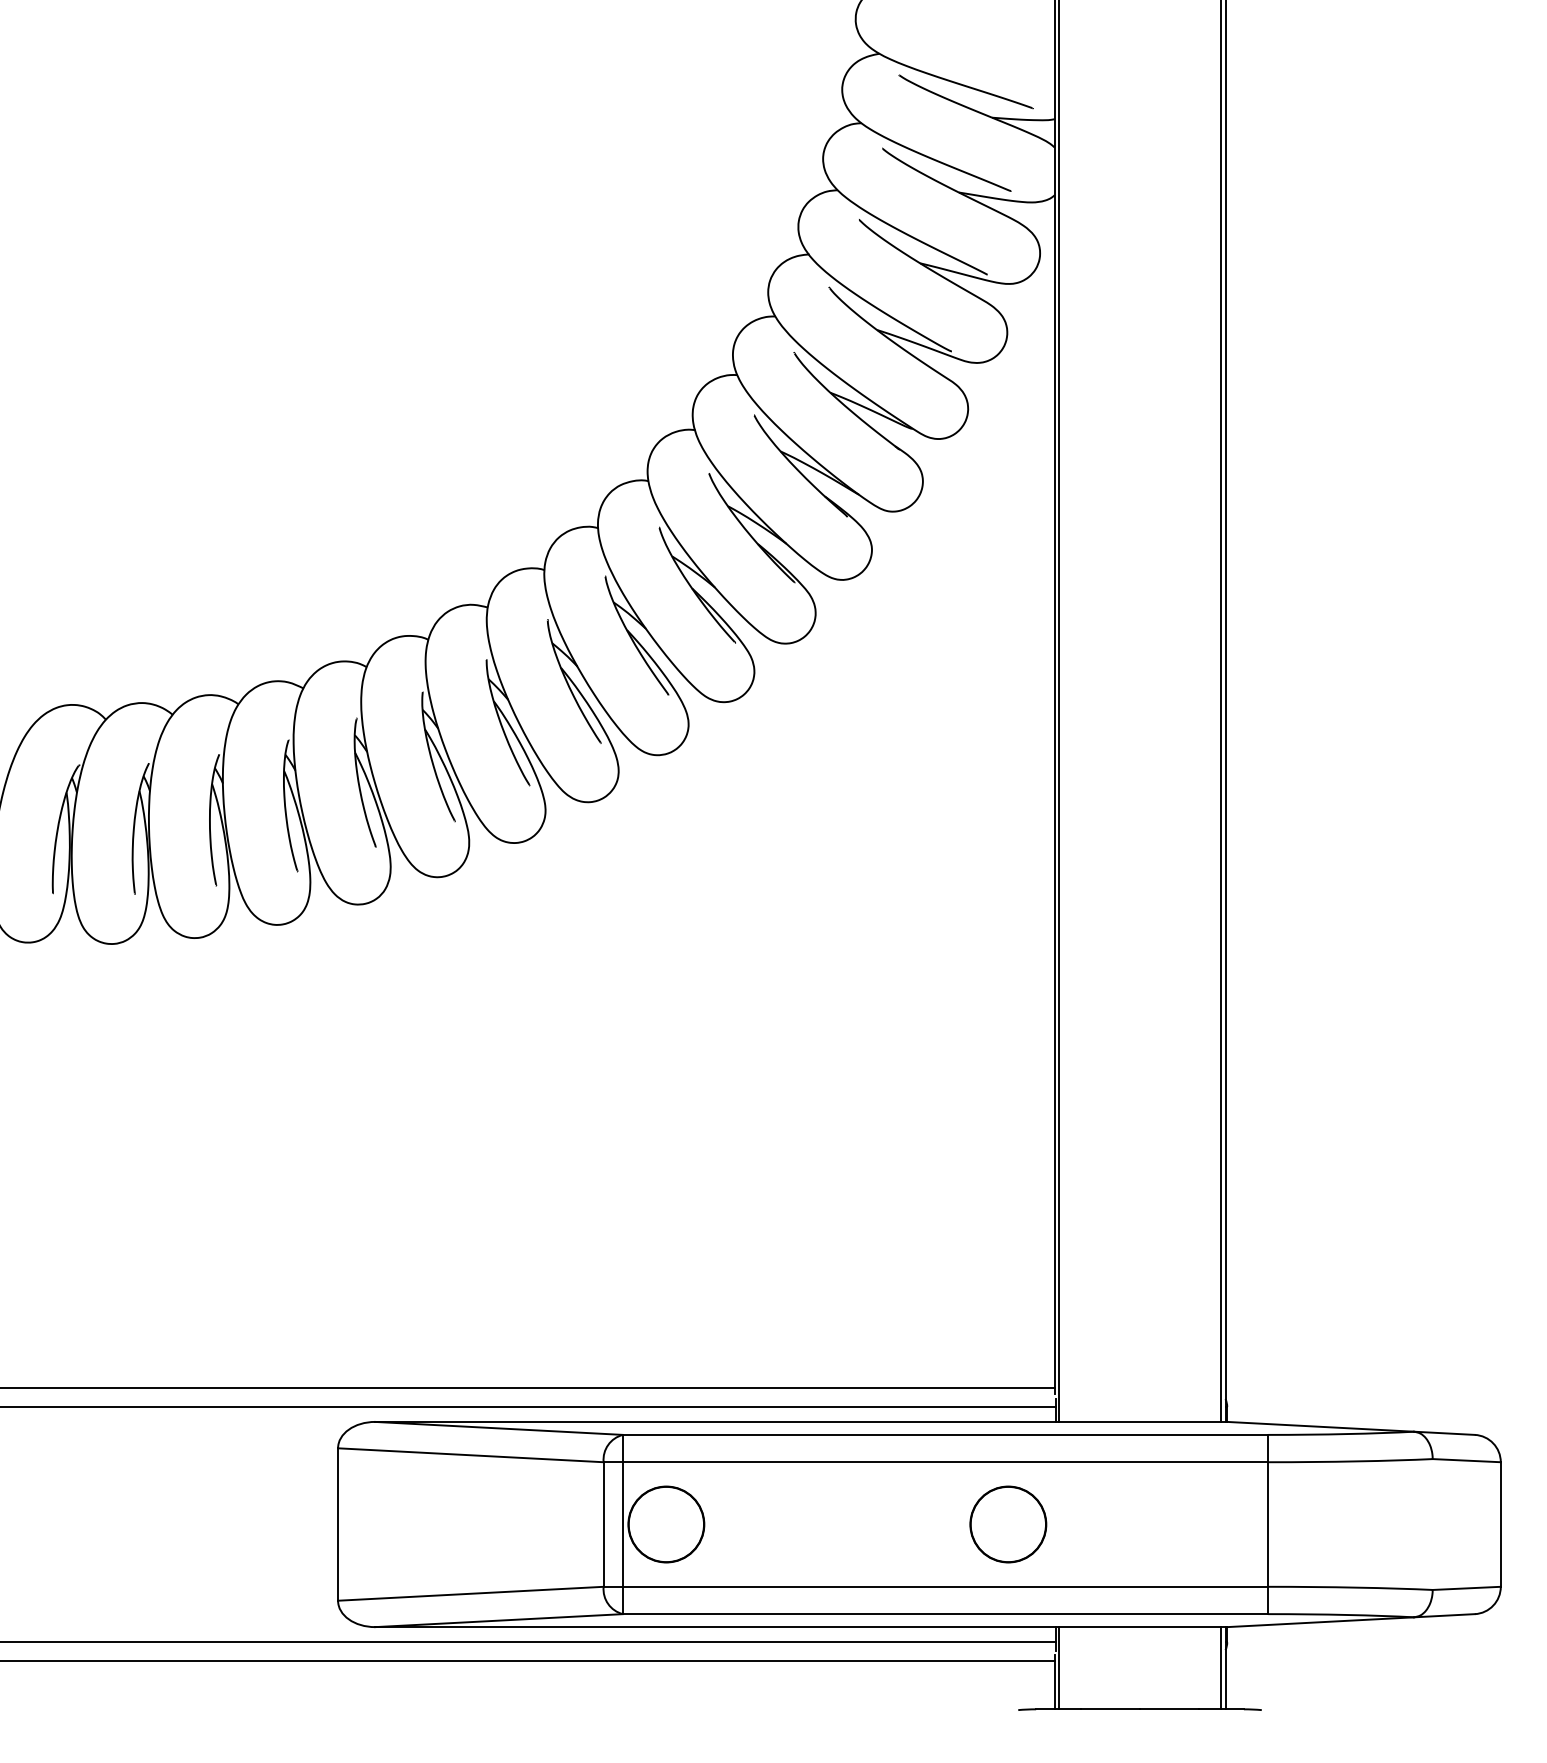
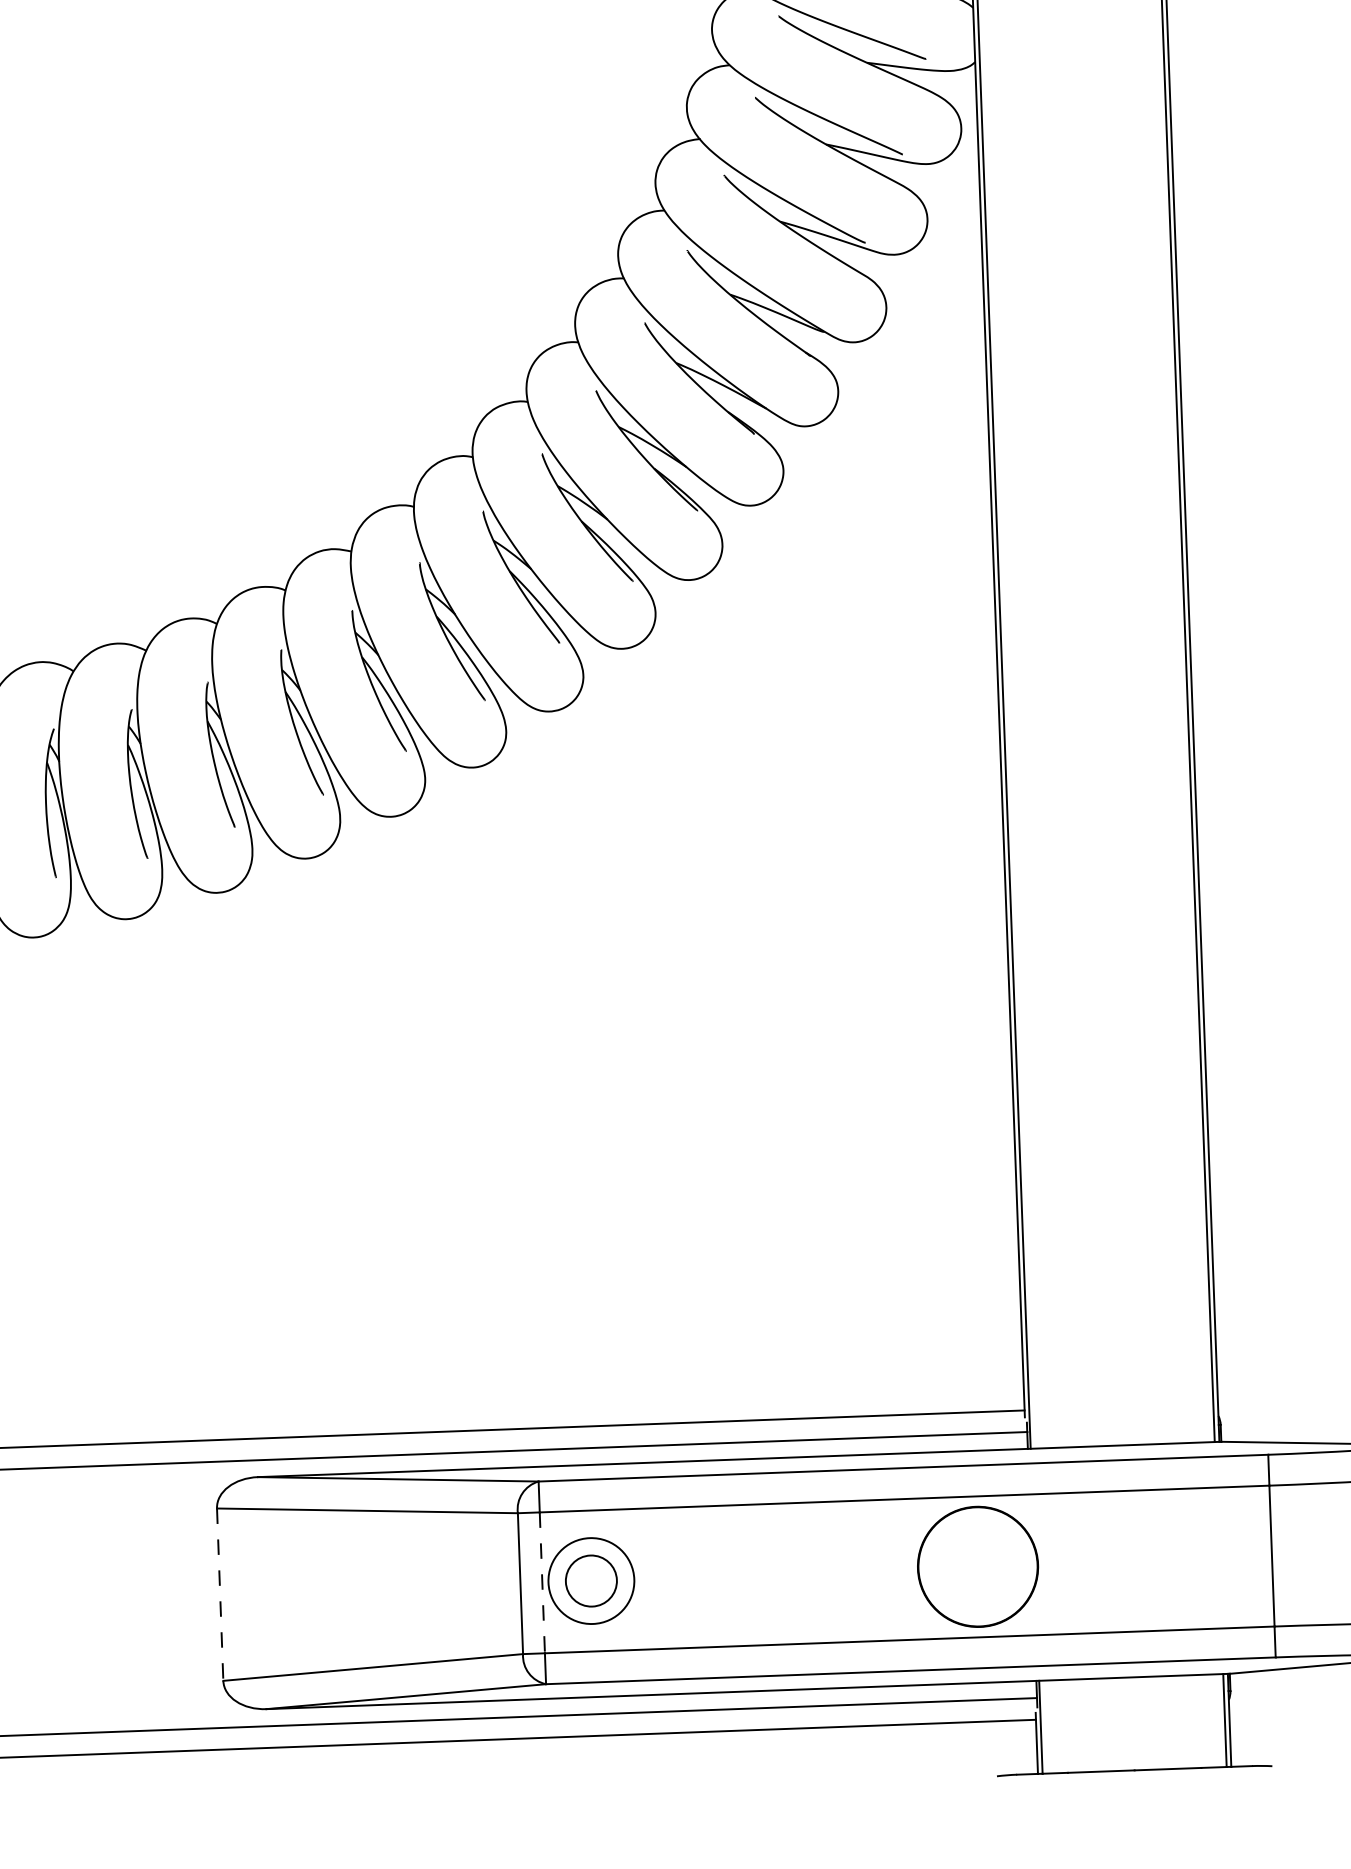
circle: (666, 1524) -> (591, 1581), size x0.6
part: (1008, 1524) -> (978, 1566), size x1.4
line: (338, 1525) -> (220, 1595), solid -> dashed
line: (623, 1525) -> (542, 1583), solid -> dashed

